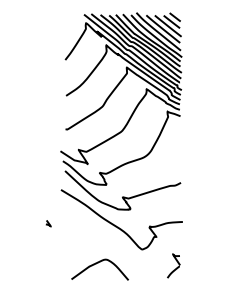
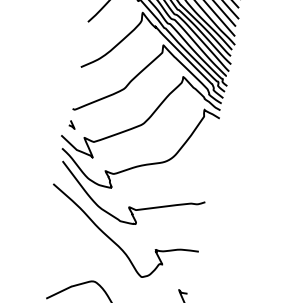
curve: (48, 223) -> (72, 124), moved

